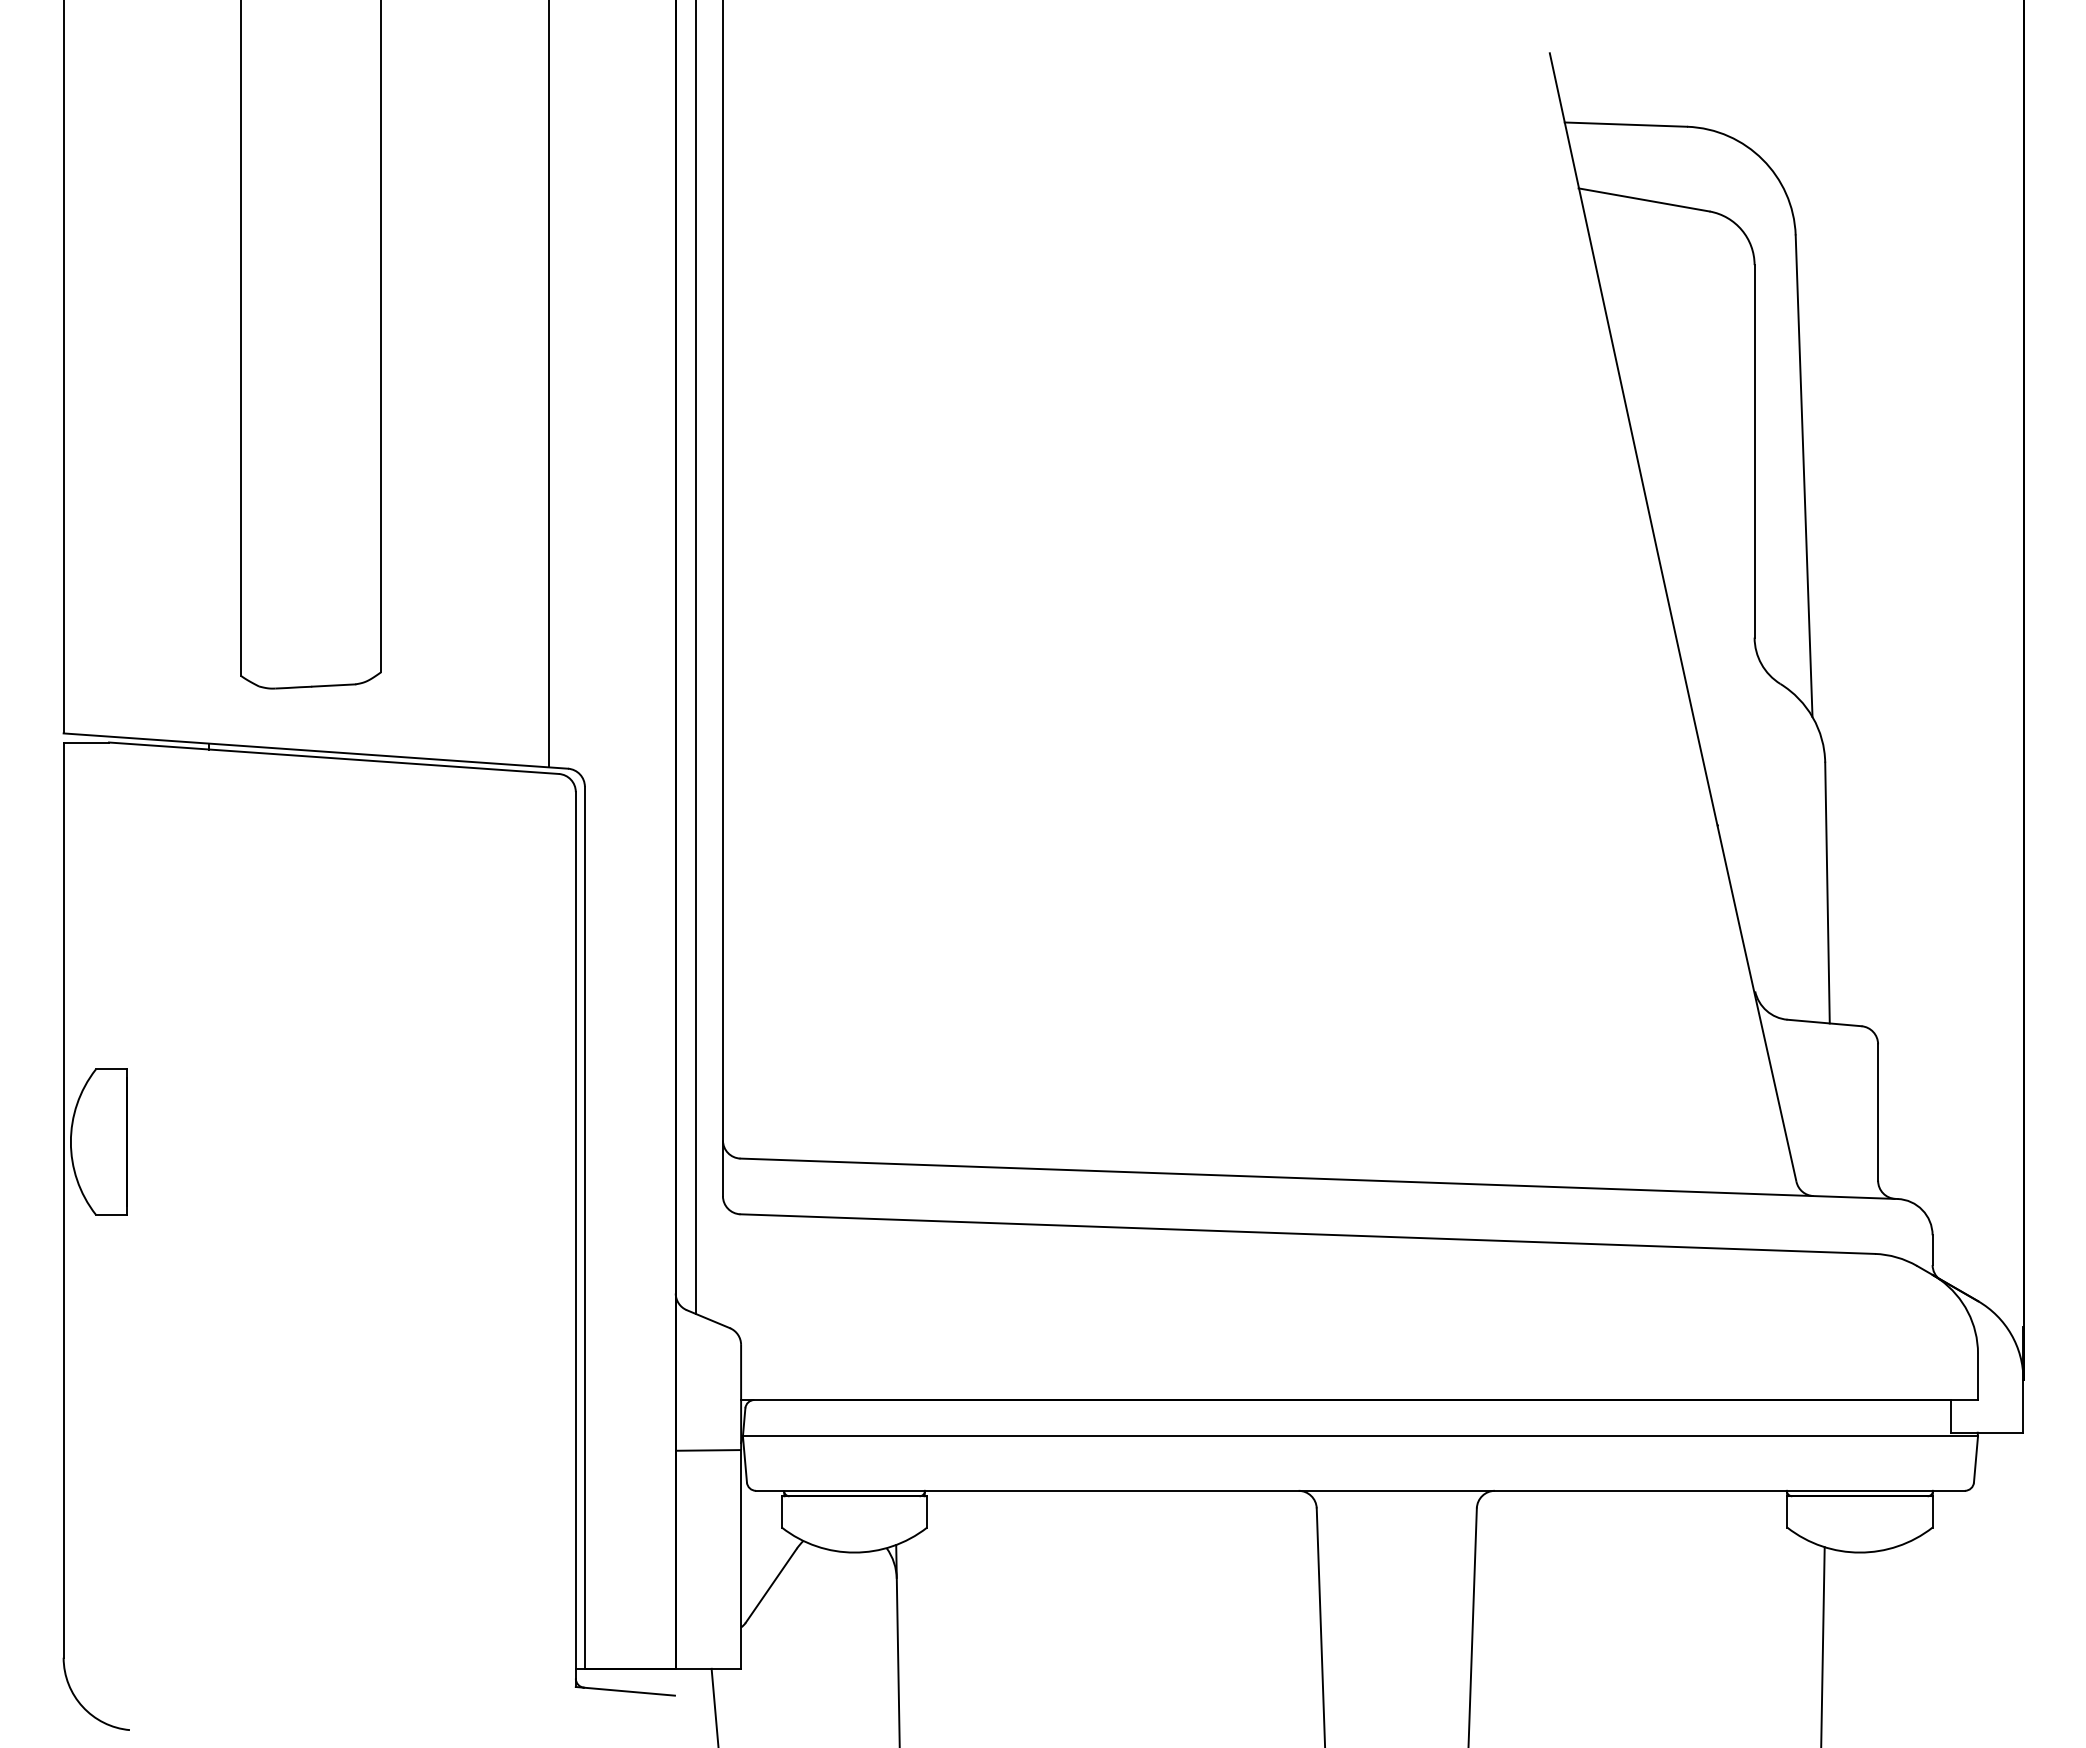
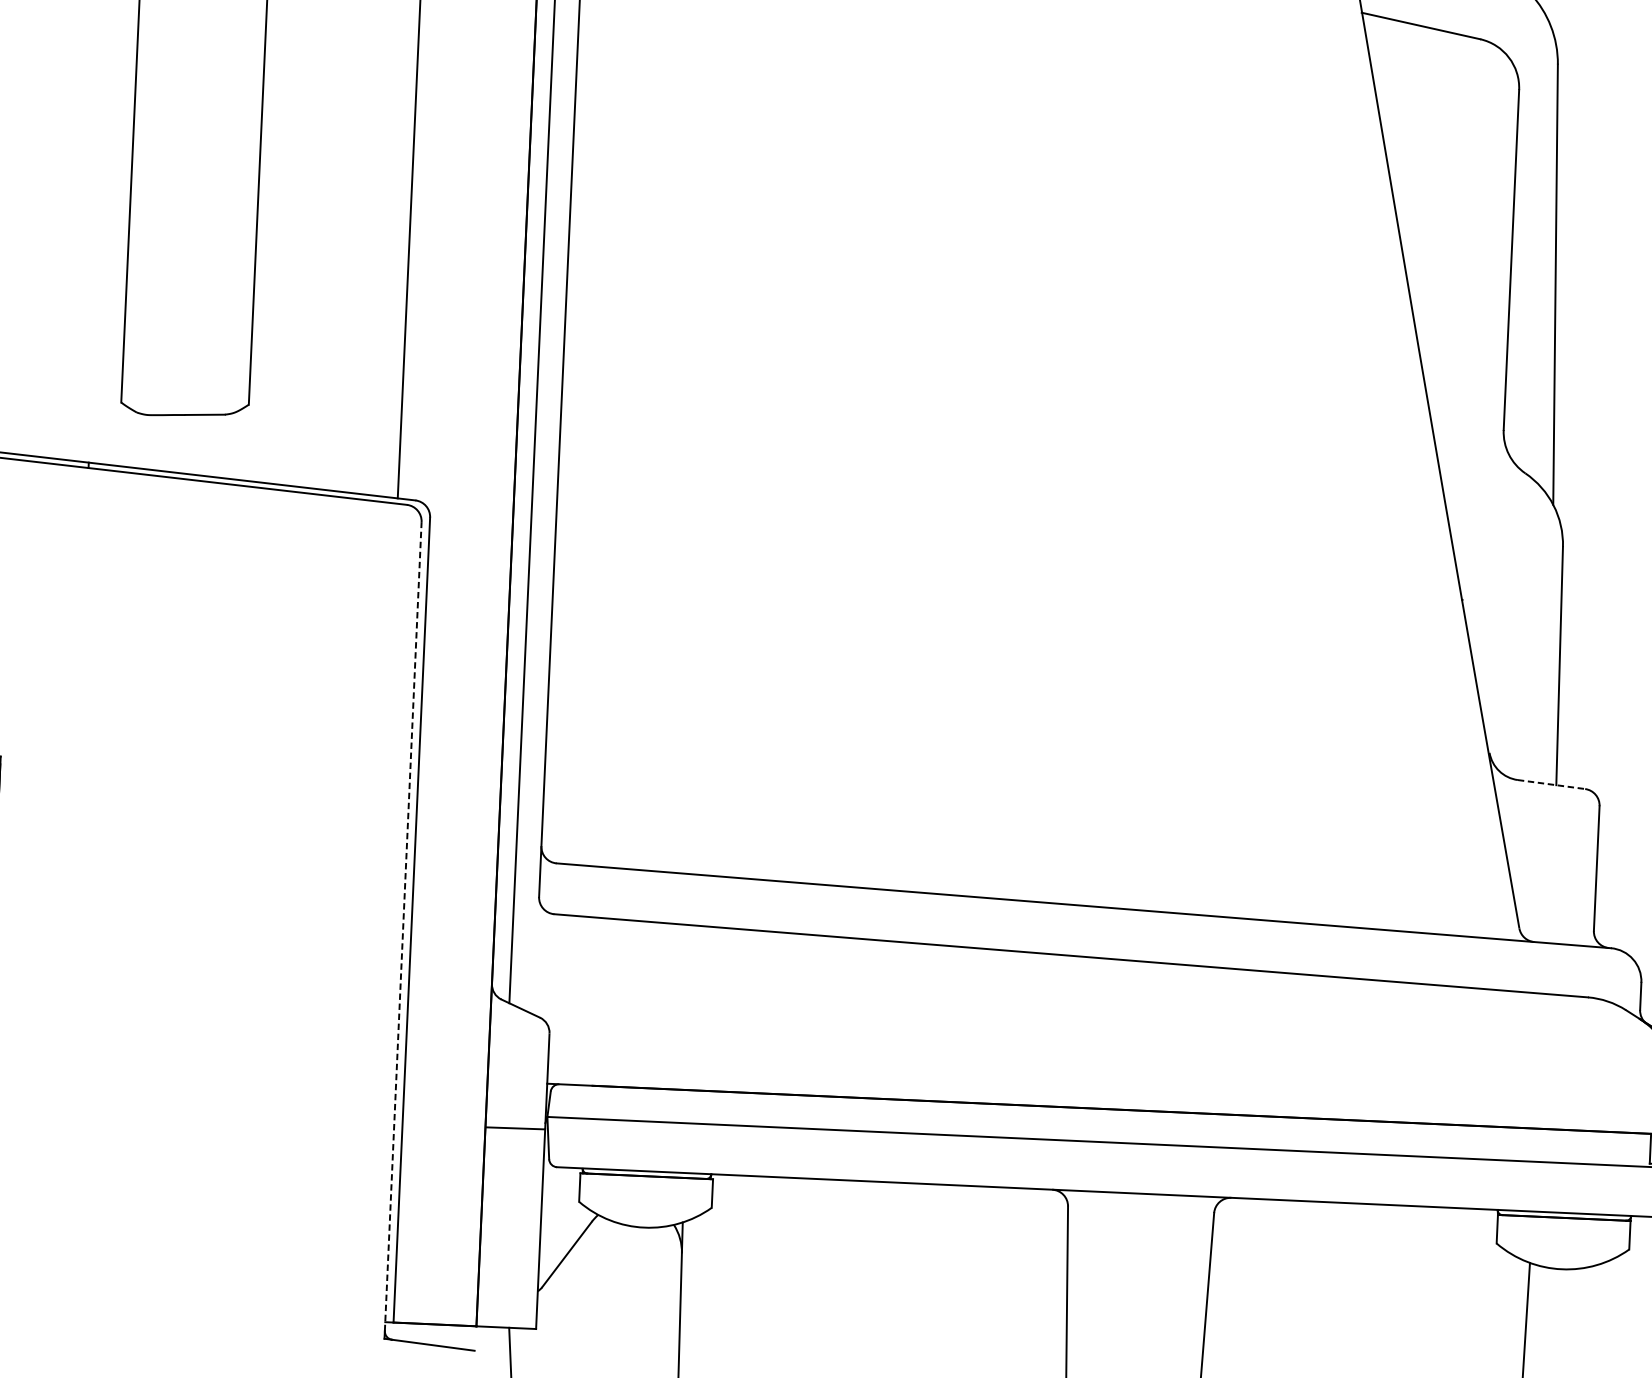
line: (1825, 1023) -> (1552, 785), solid -> dashed
line: (575, 1234) -> (402, 925), solid -> dashed

